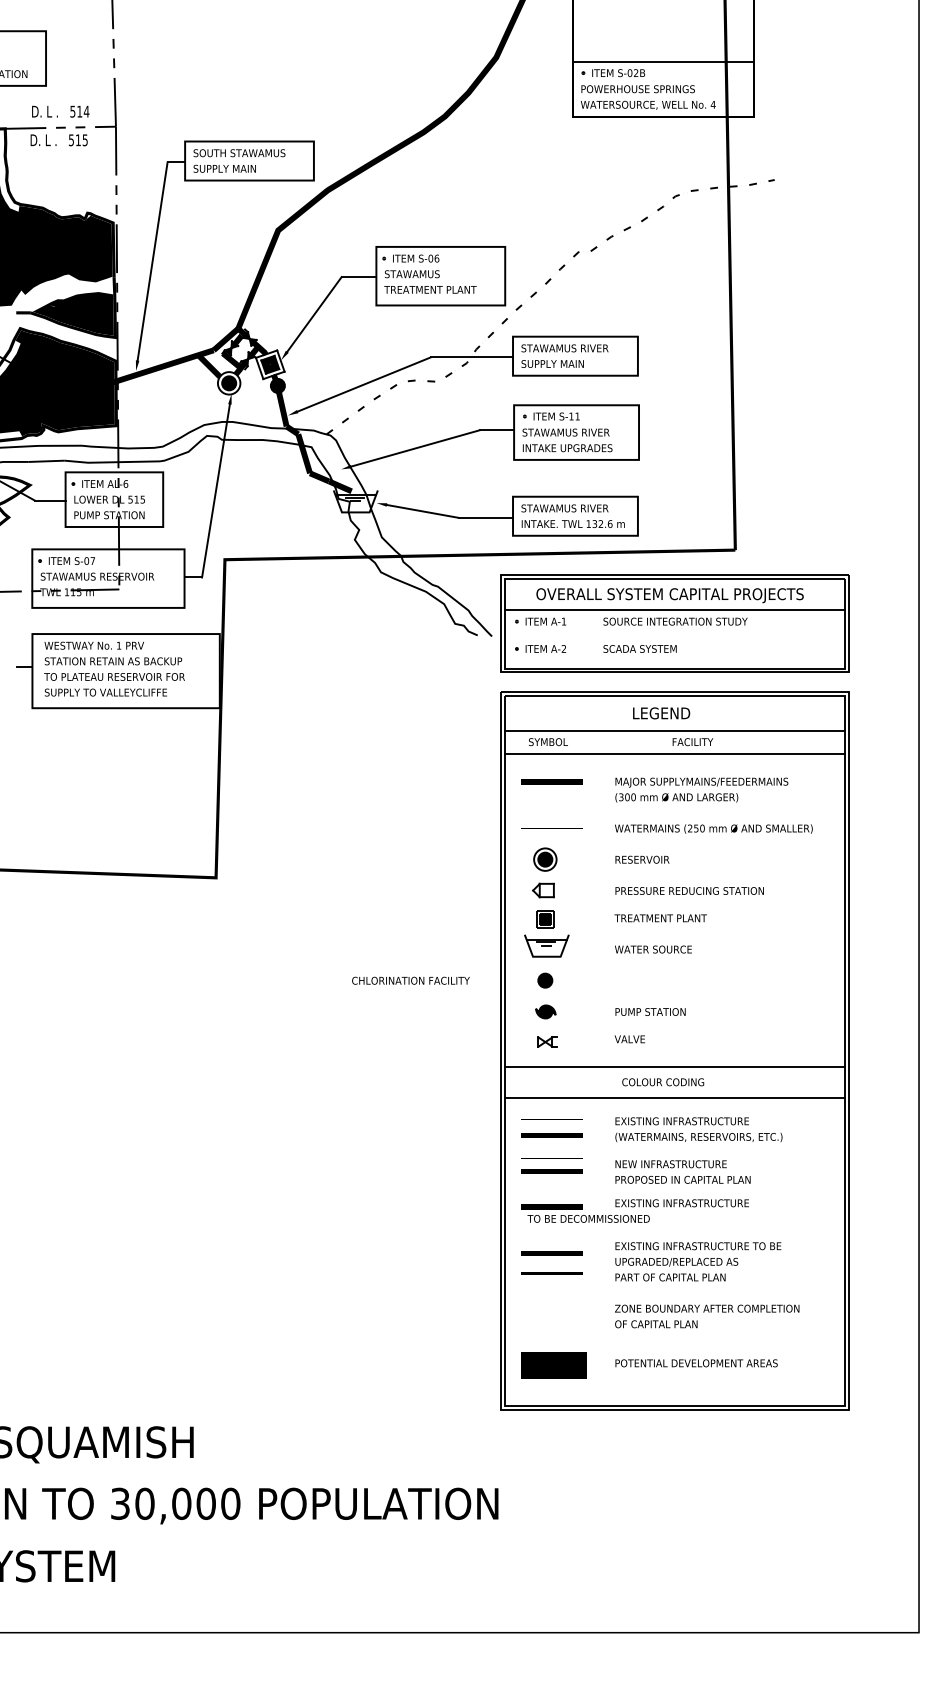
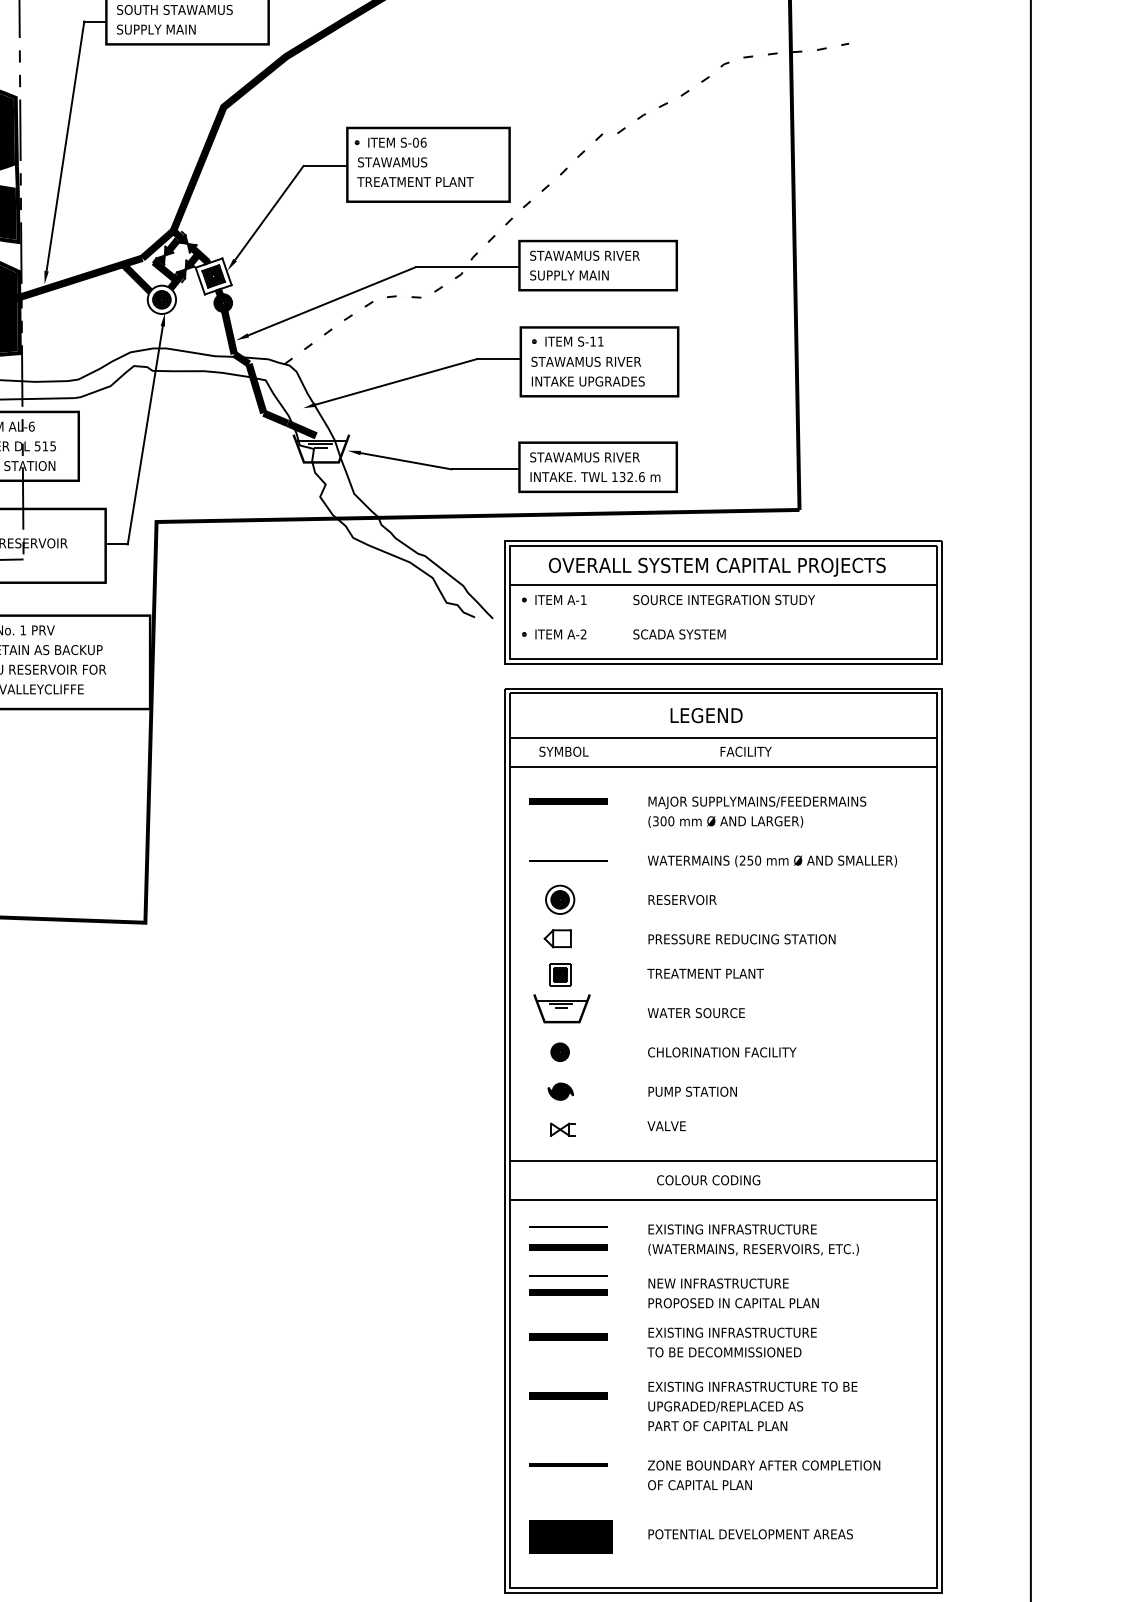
text: (410, 980) -> (721, 1052), moved
text: (588, 1218) -> (724, 1351), moved
line: (551, 1273) -> (567, 1465), moved

